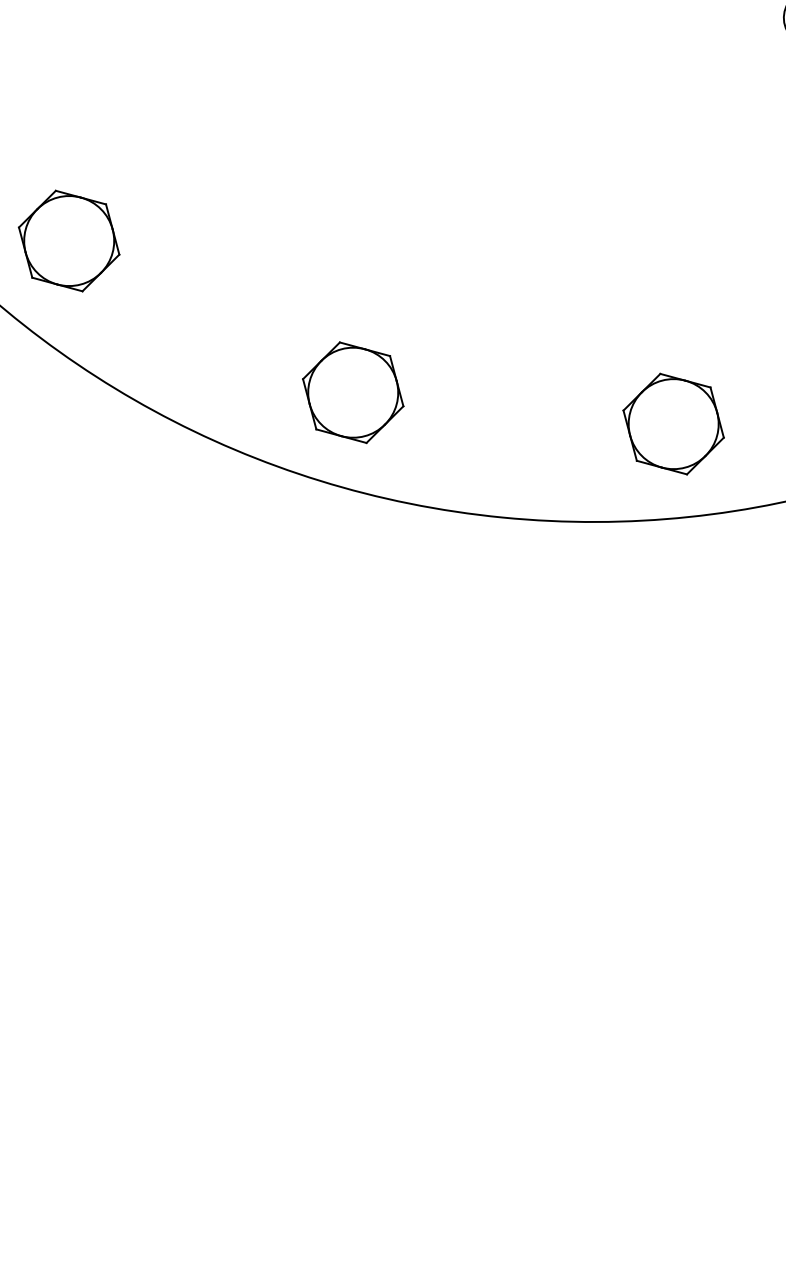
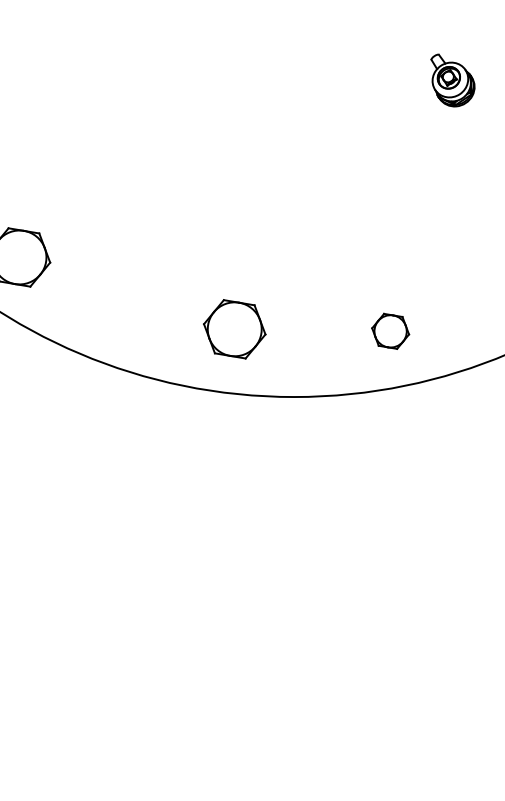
part: (352, 392) -> (234, 329), moved
part: (673, 424) -> (390, 331), size x0.6

